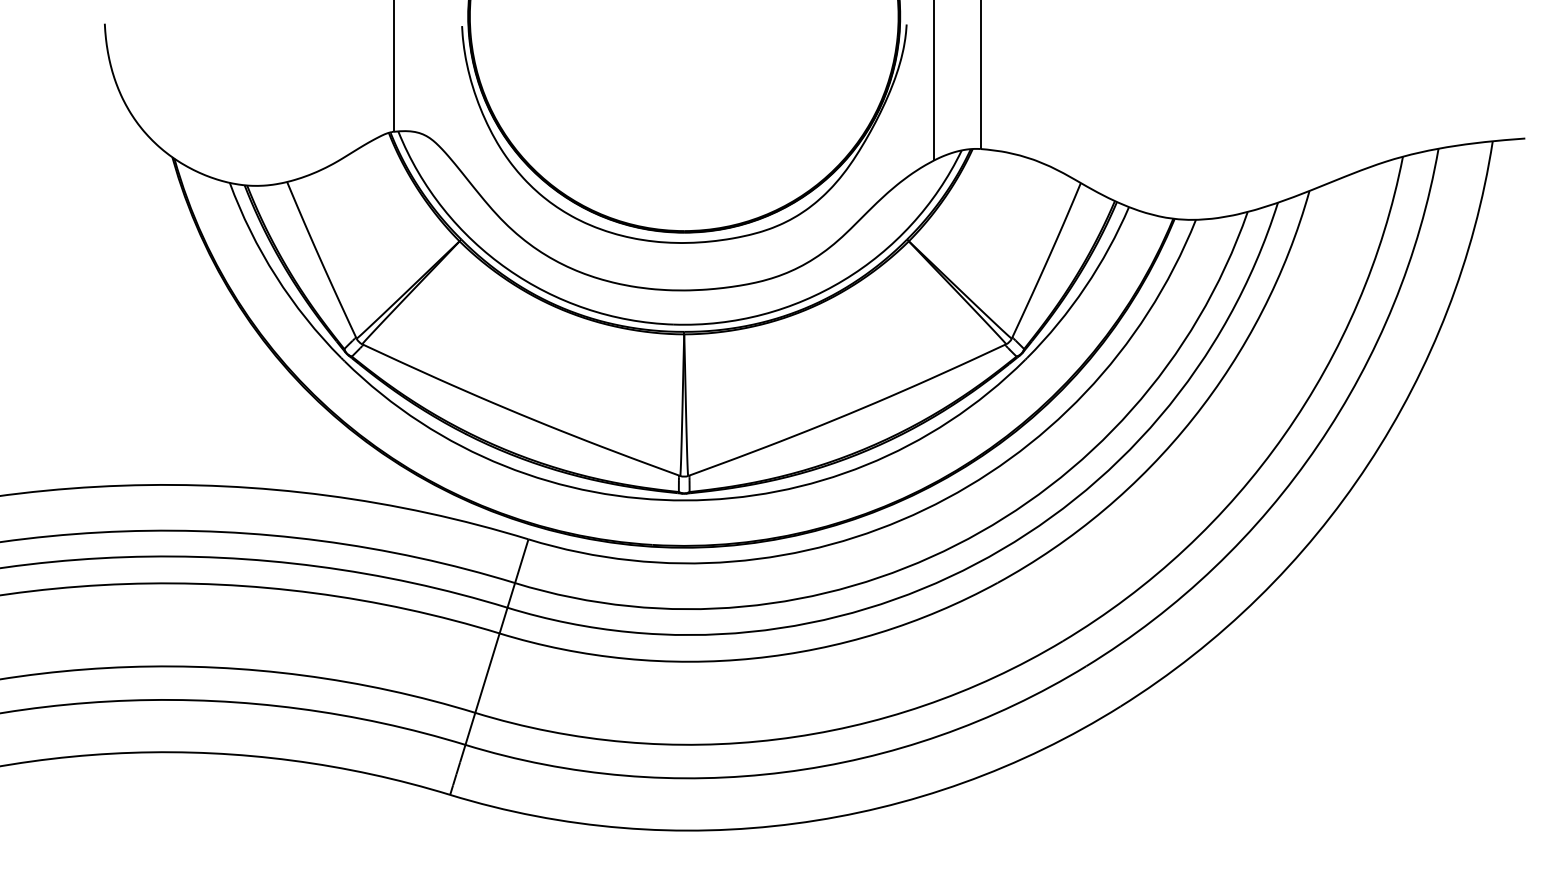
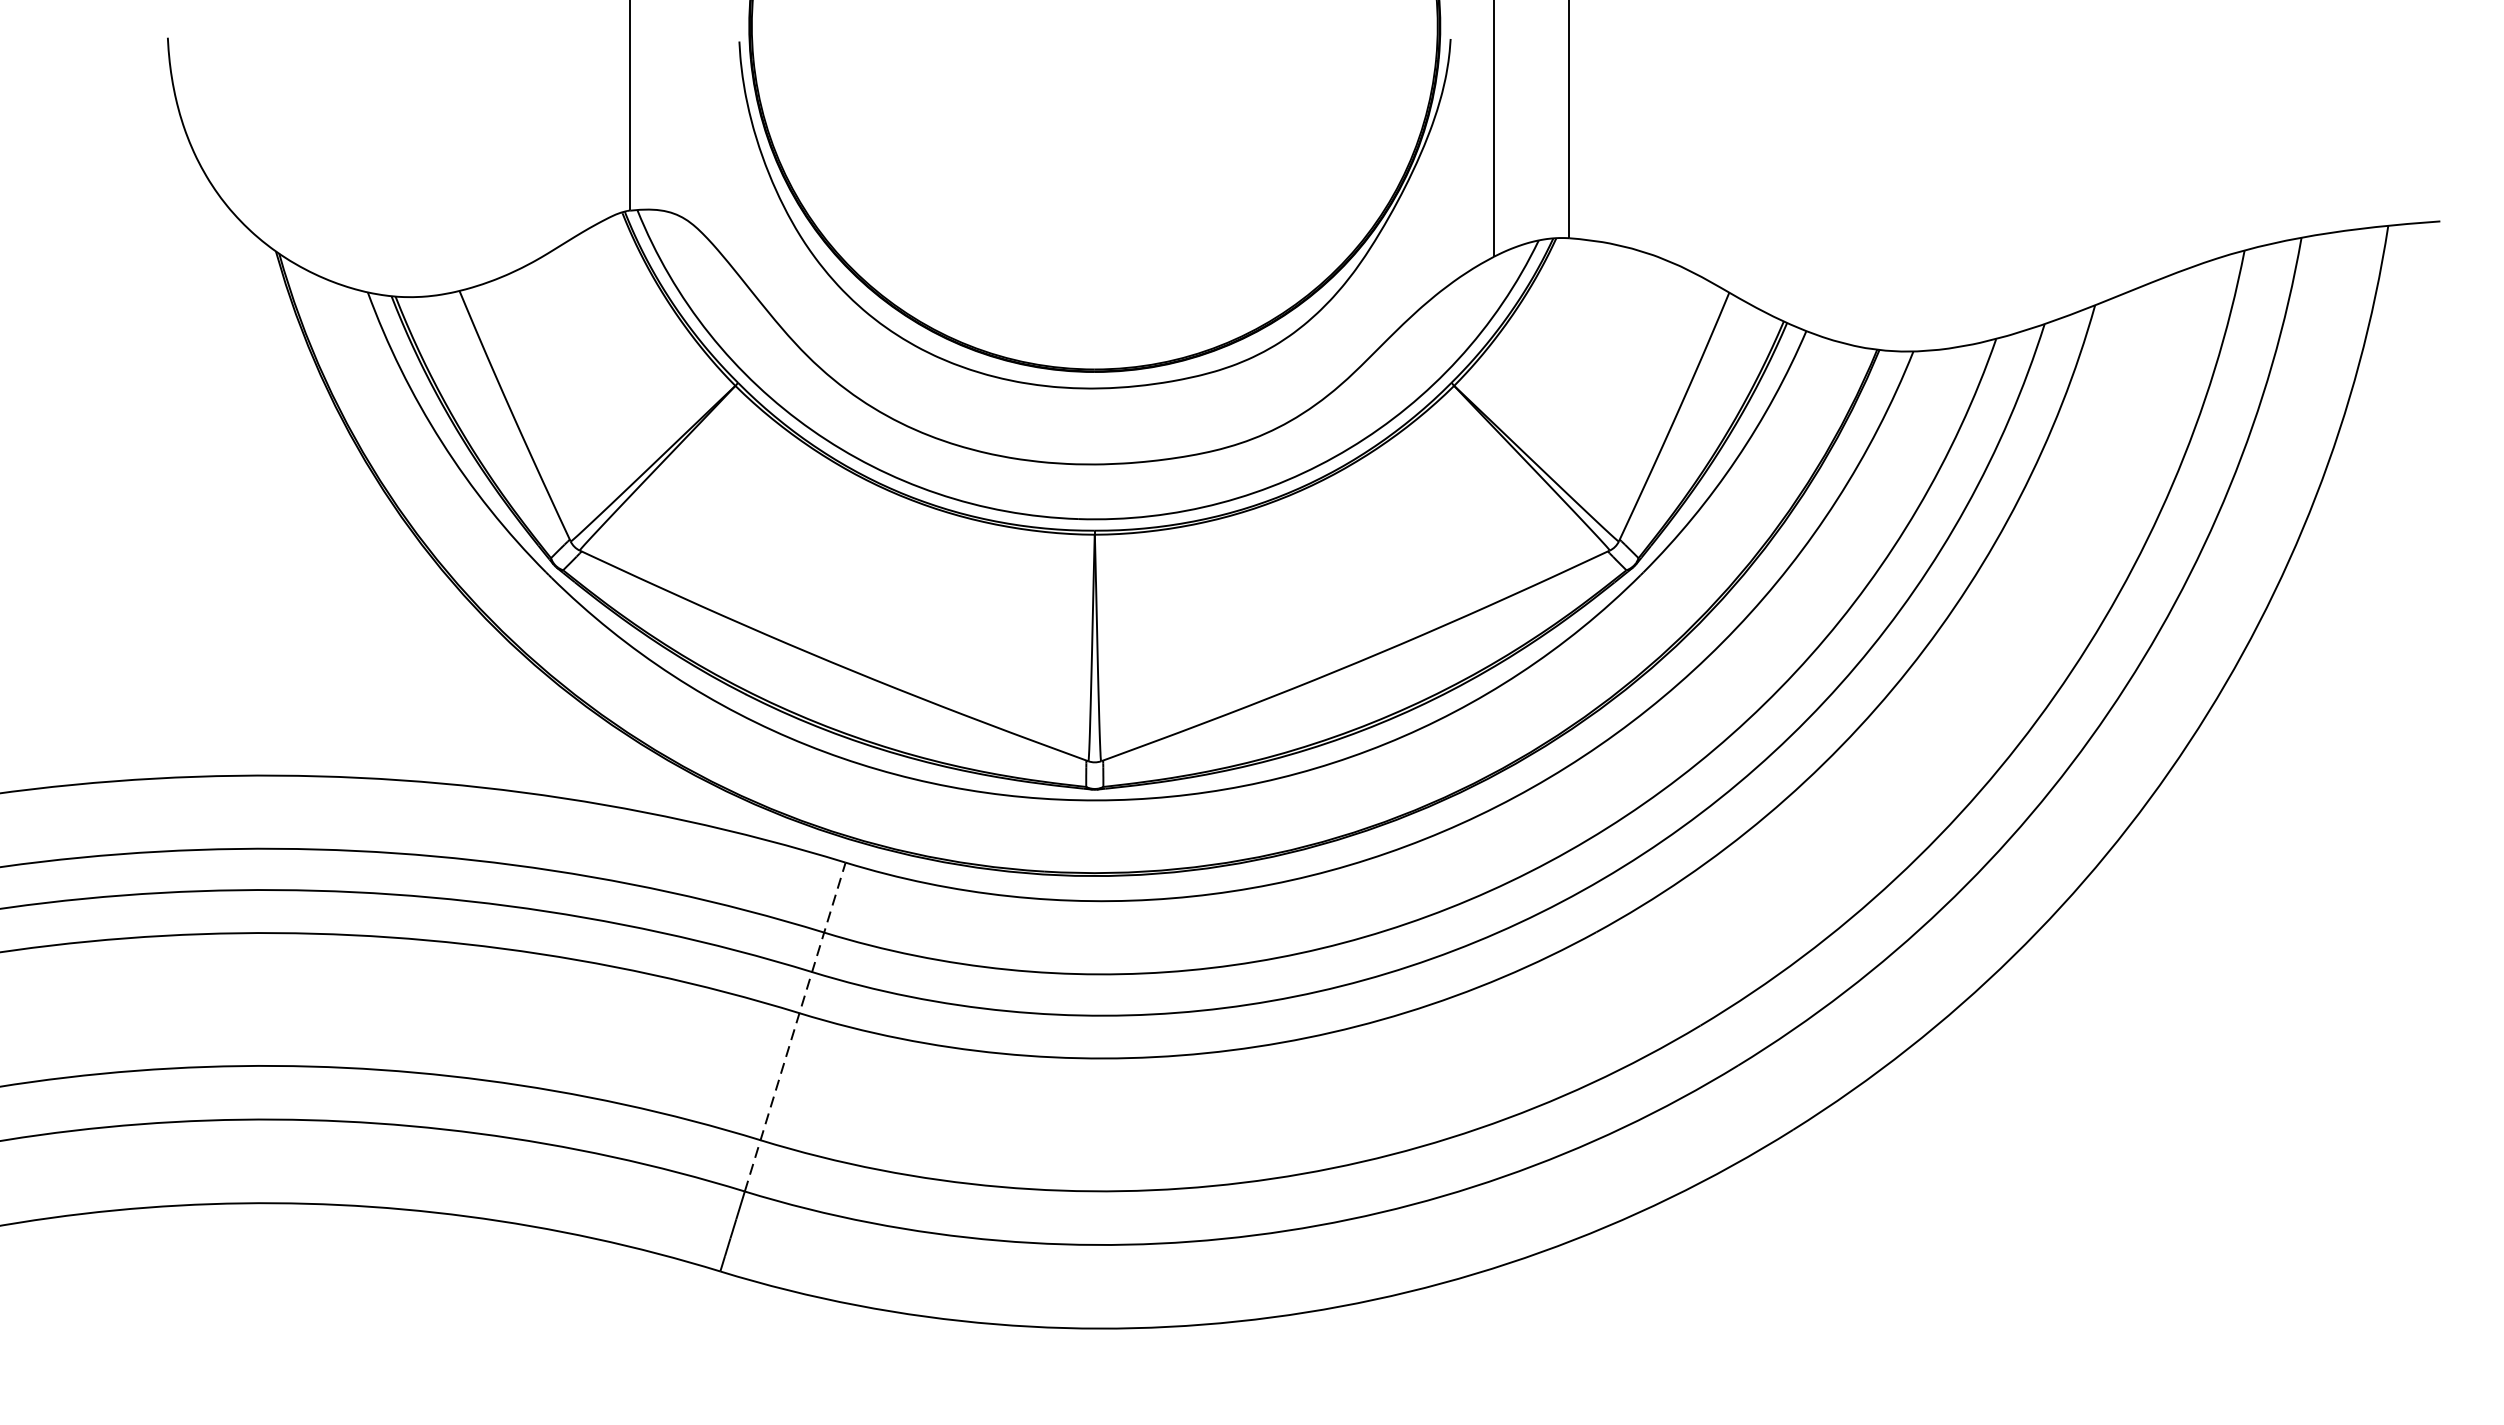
line: (496, 642) -> (794, 1027), solid -> dashed

